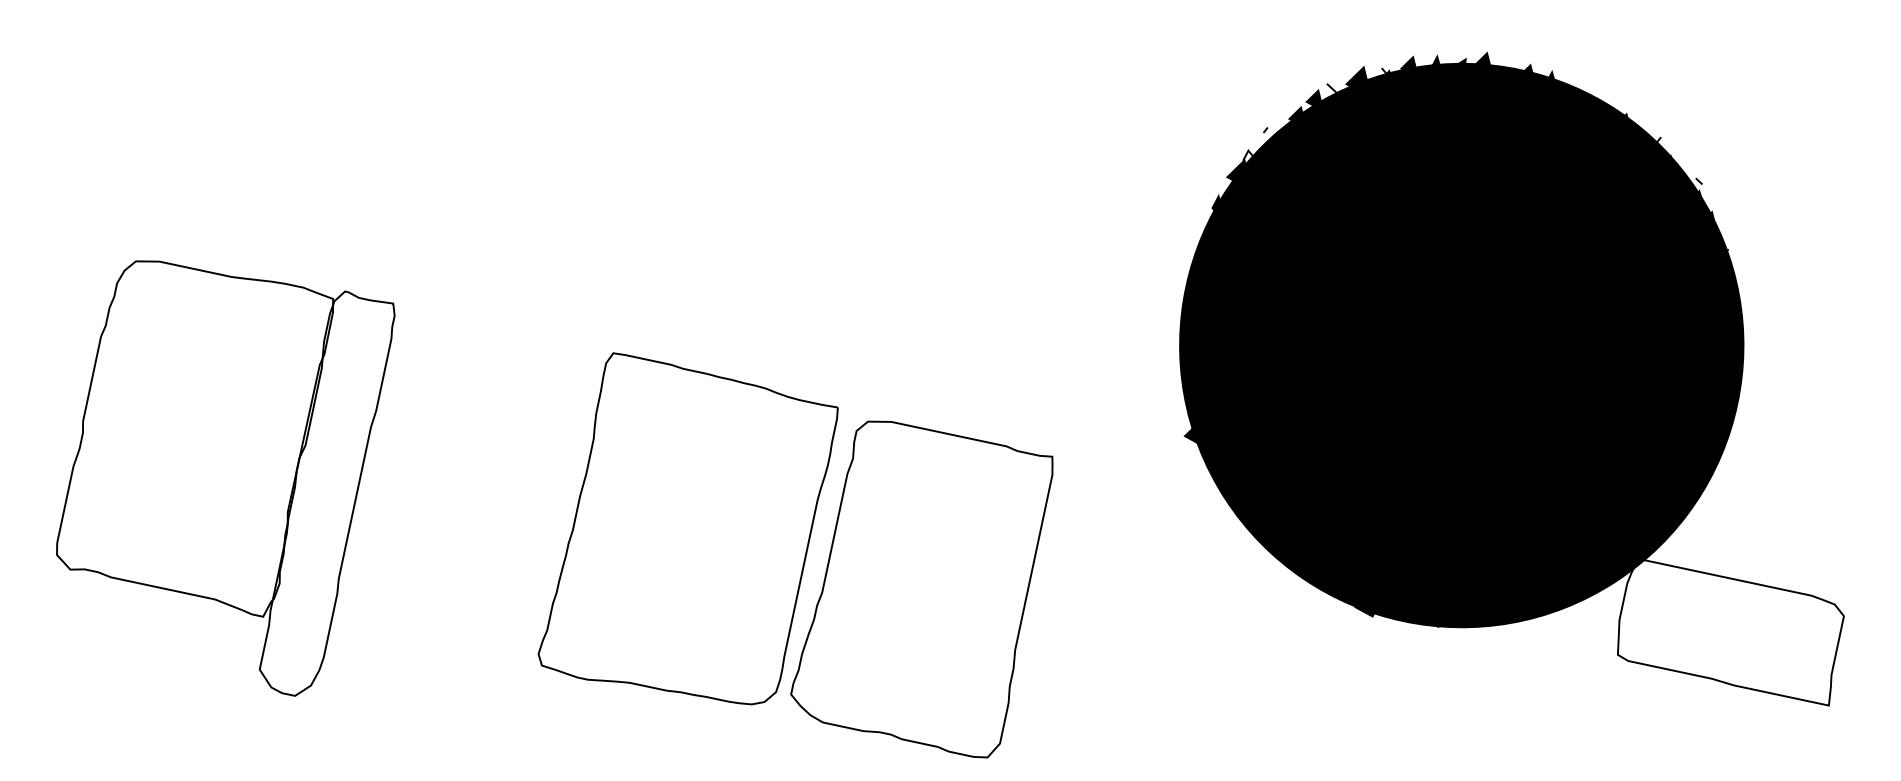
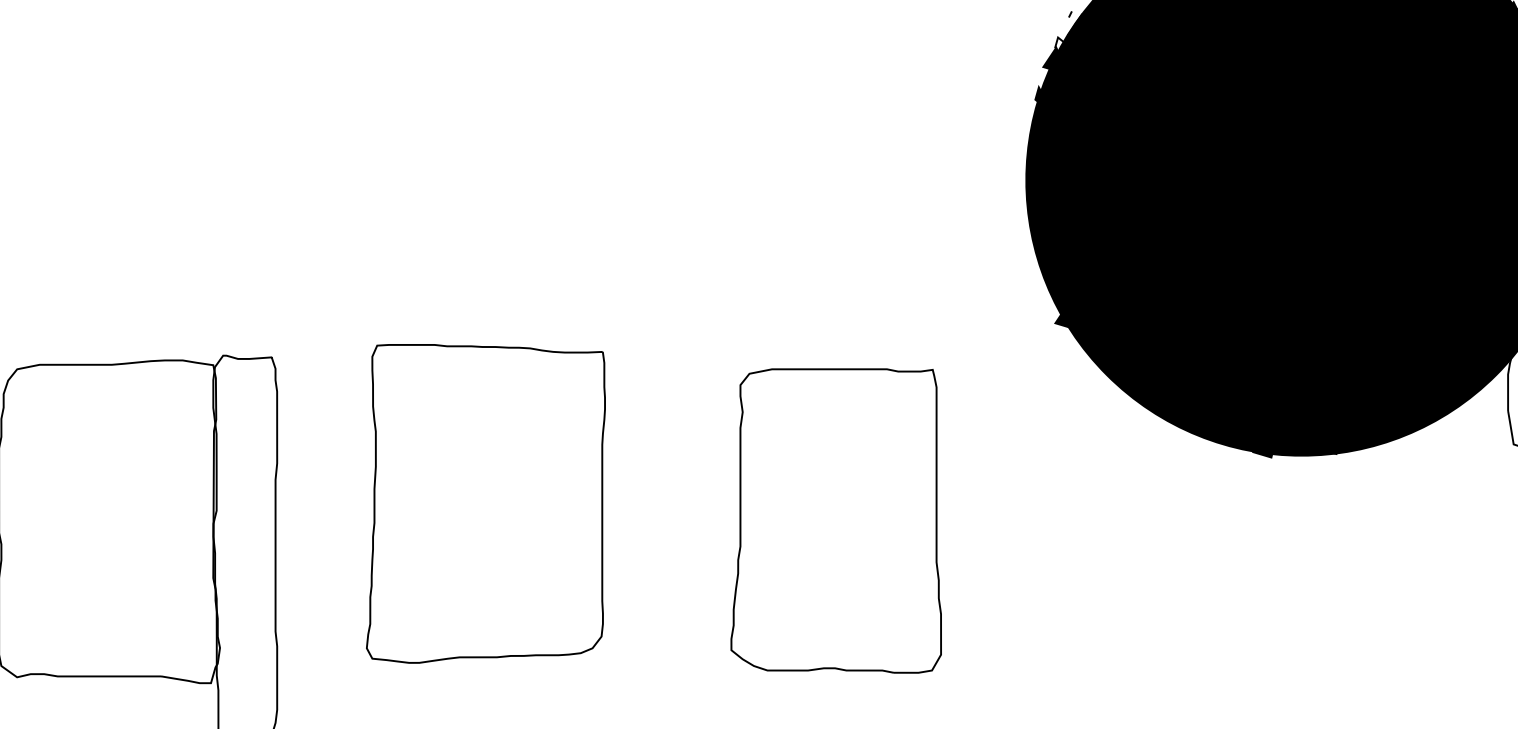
part: (687, 528) -> (483, 498), moved

